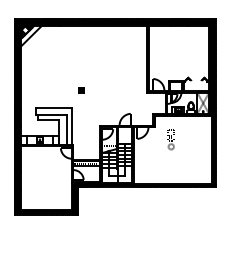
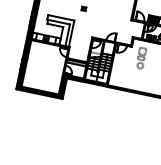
part: (170, 139) -> (141, 58), size x1.43

